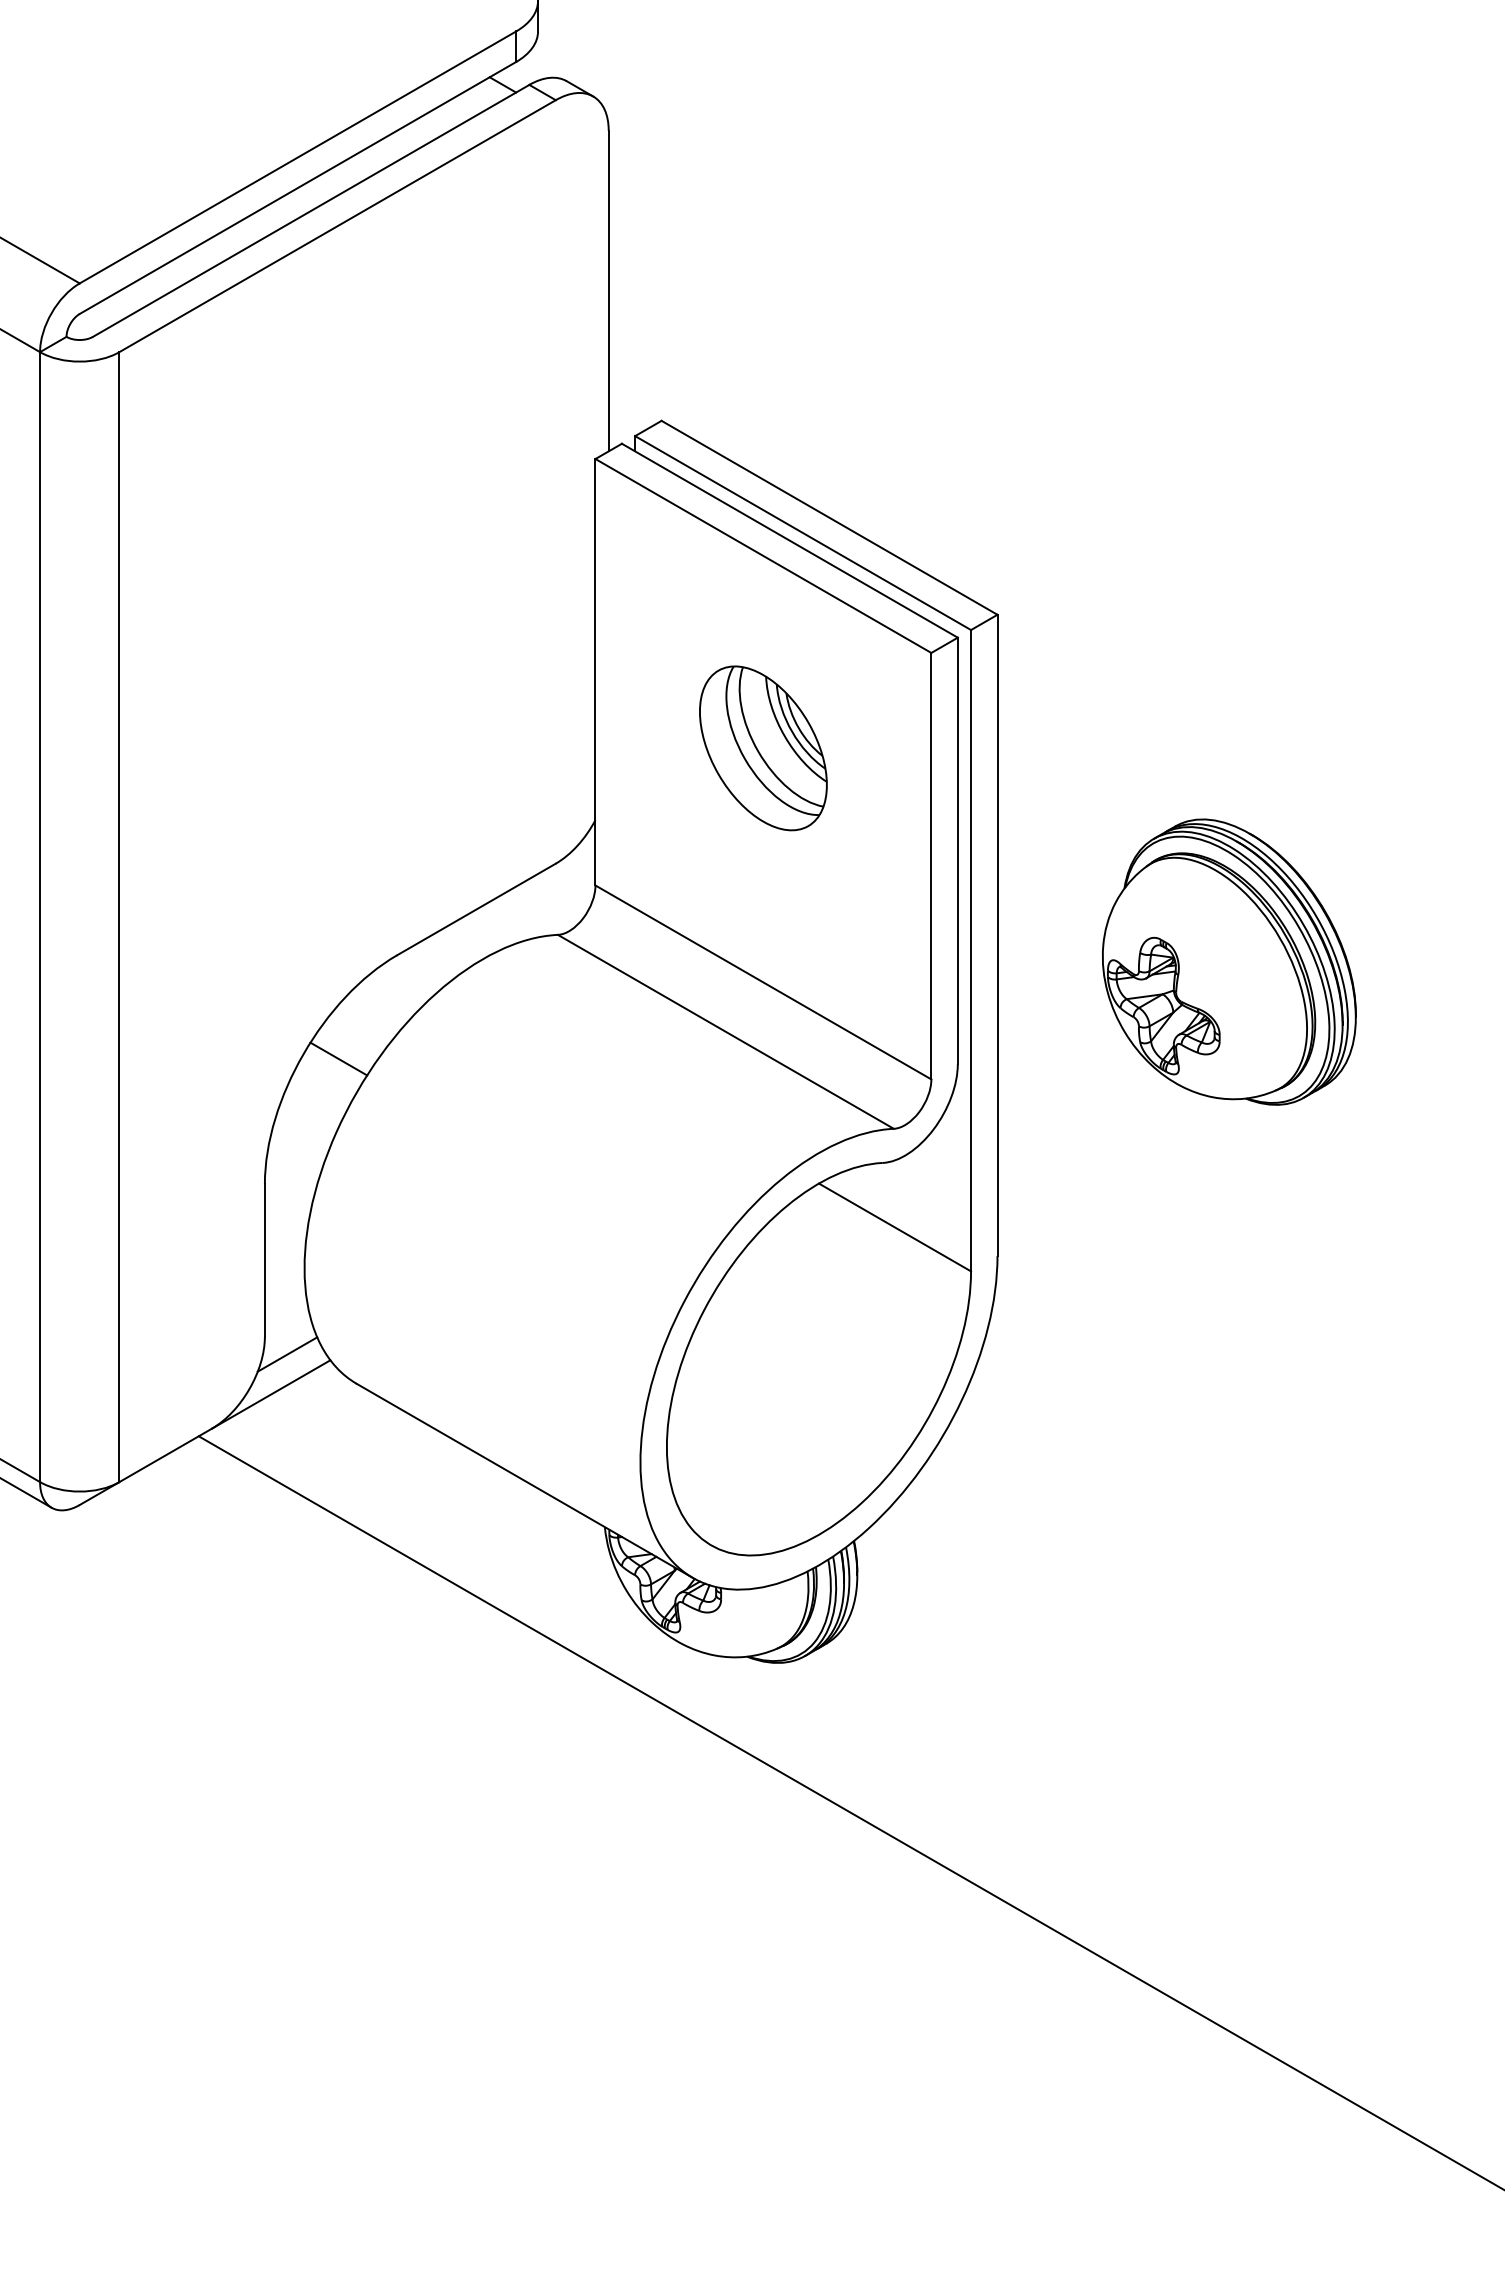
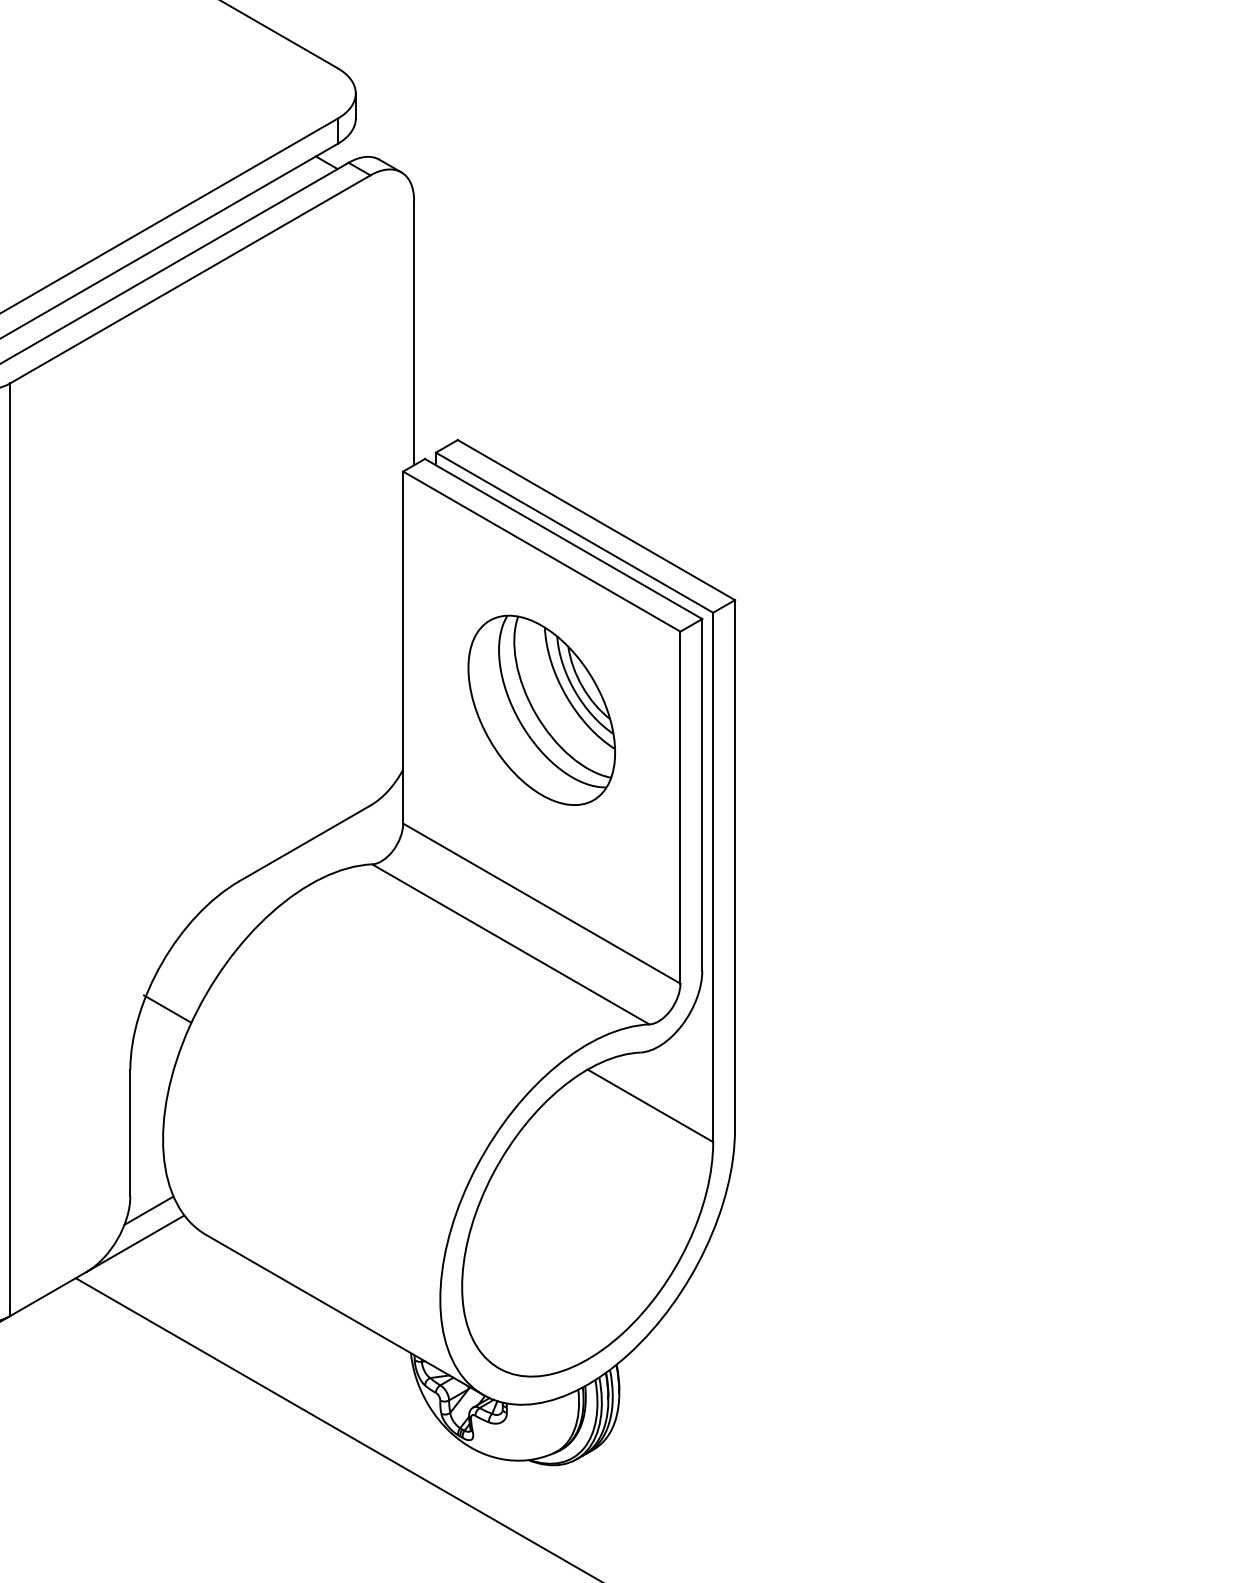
part: (763, 748) -> (541, 710), size x1.4
part: (1229, 961) -> (926, 886), removed
line: (338, 1058) -> (167, 1008), moved

